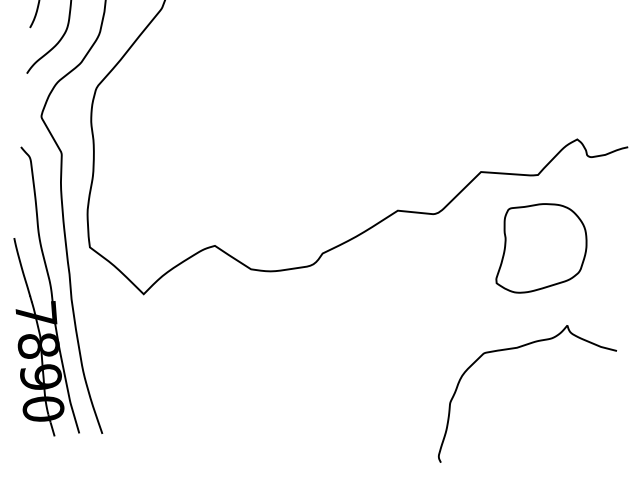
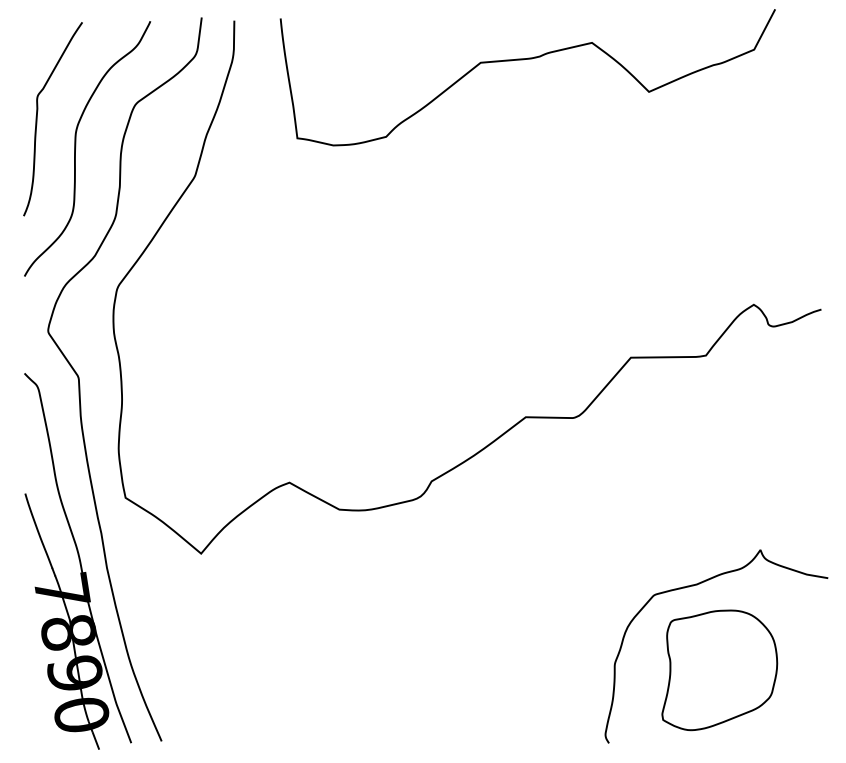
part: (542, 249) -> (719, 670), moved

